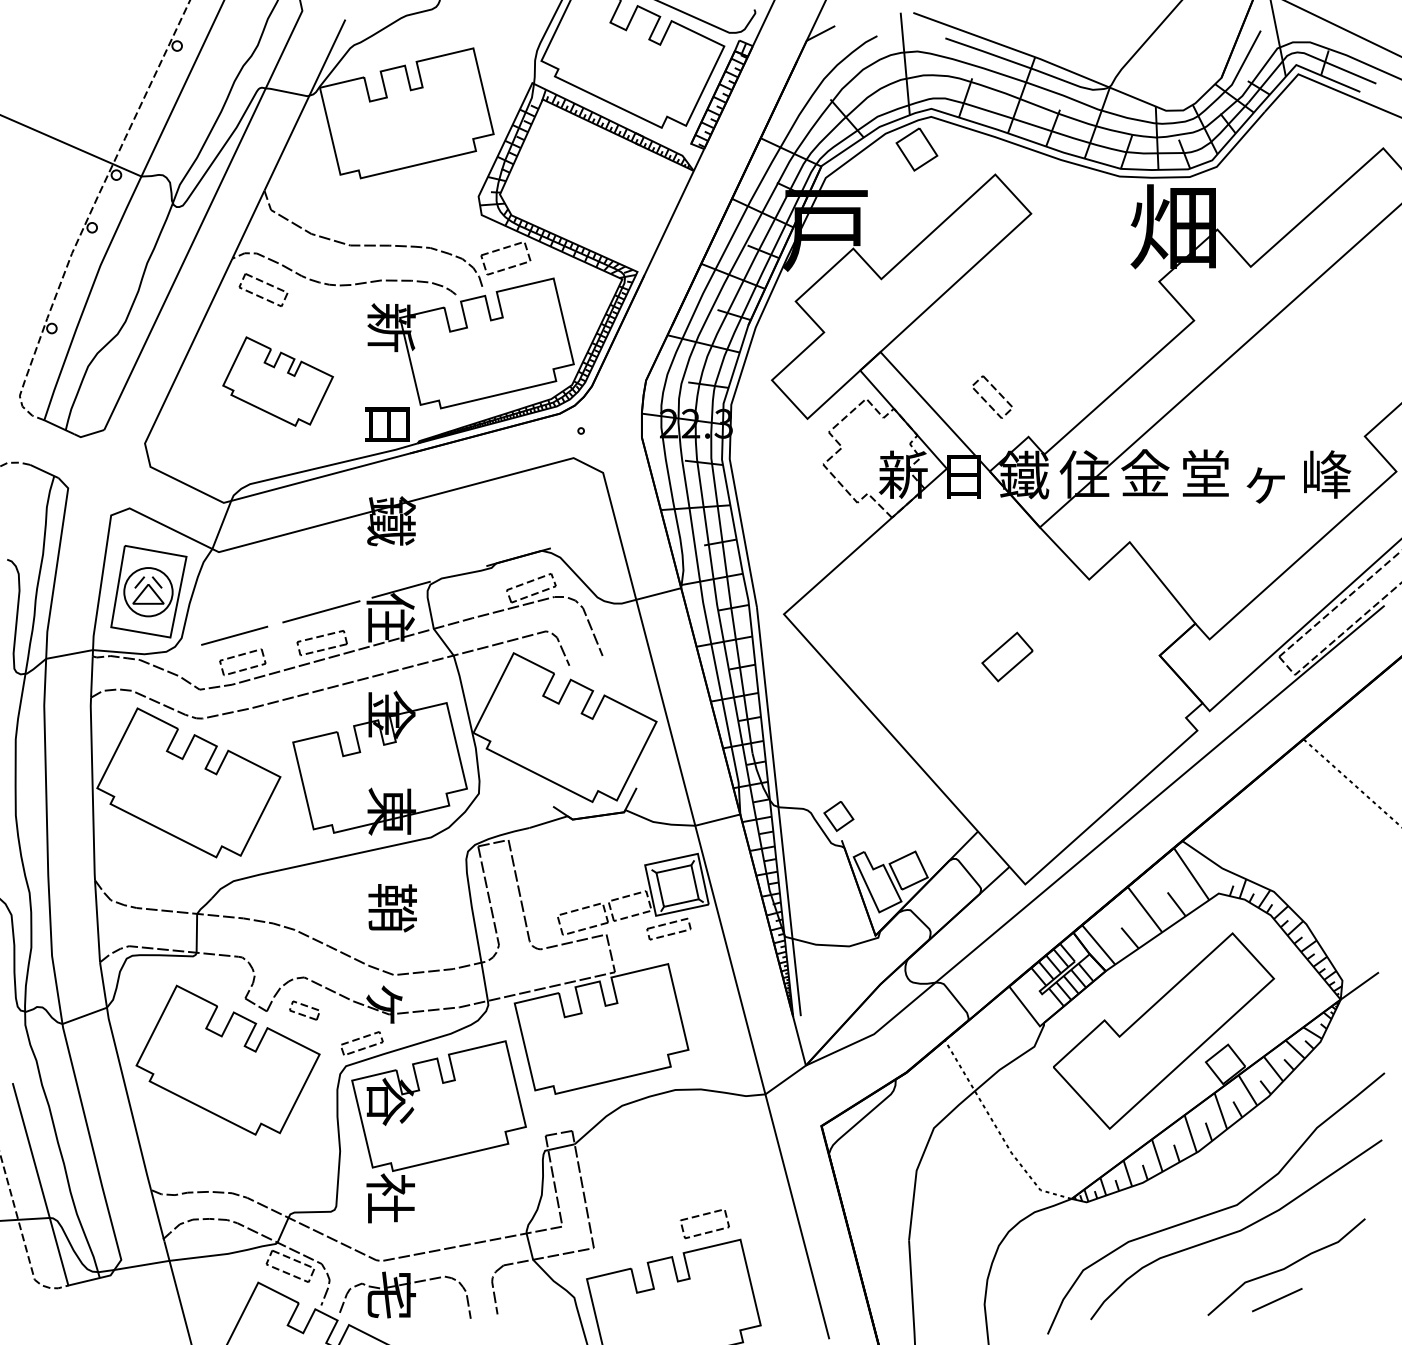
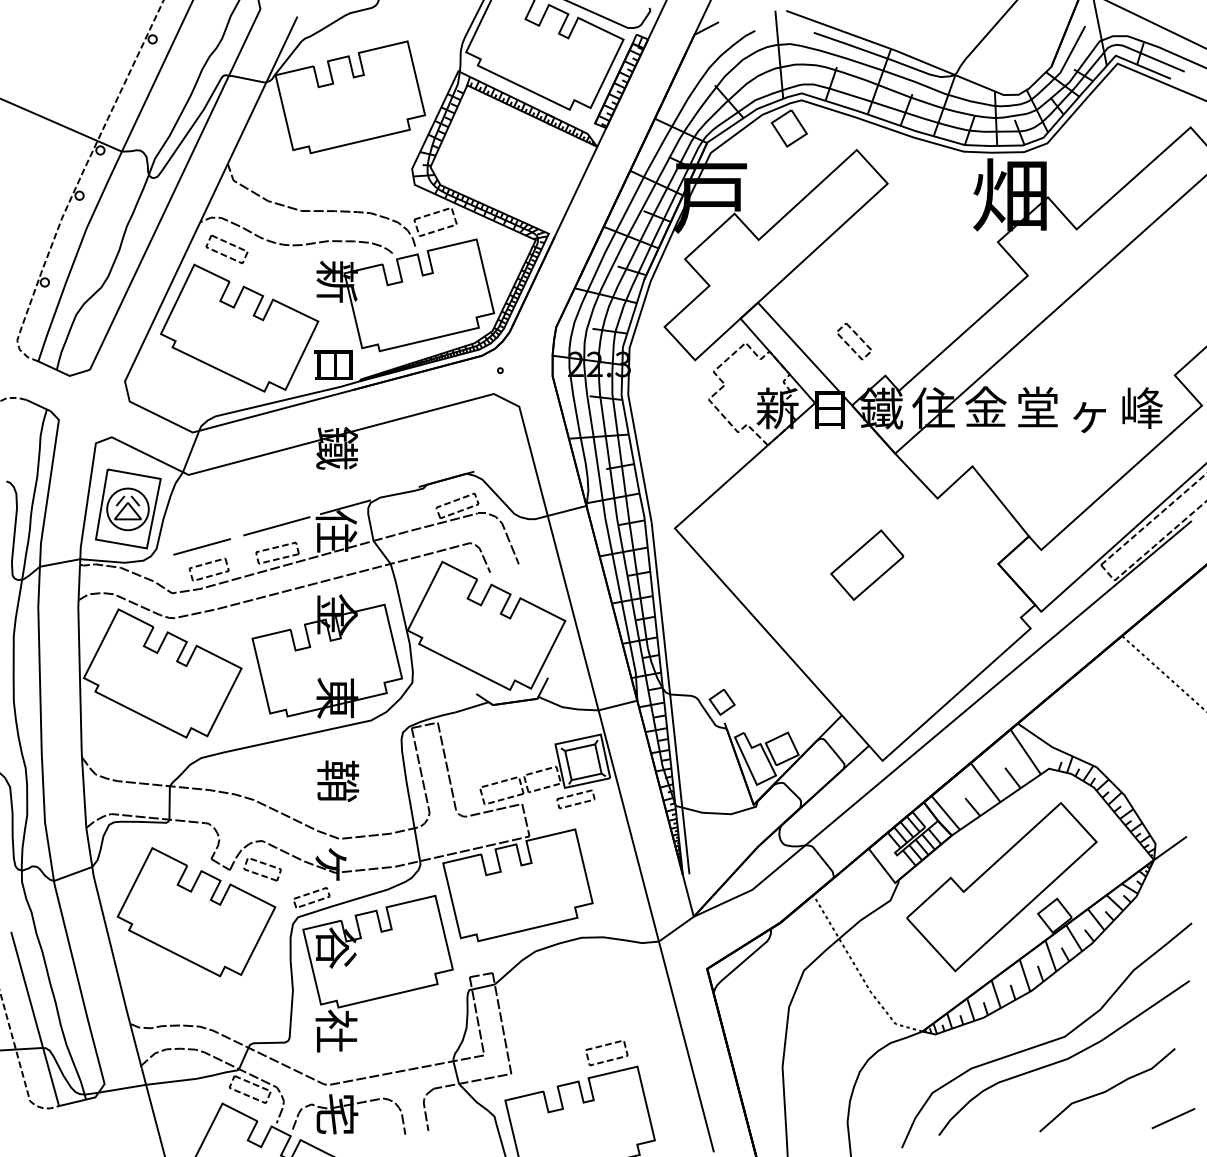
part: (277, 381) -> (239, 328), size x1.67
part: (1007, 656) -> (867, 564), size x1.67
part: (304, 1010) -> (262, 869), size x1.43
line: (1277, 1300) -> (1173, 1118), moved

